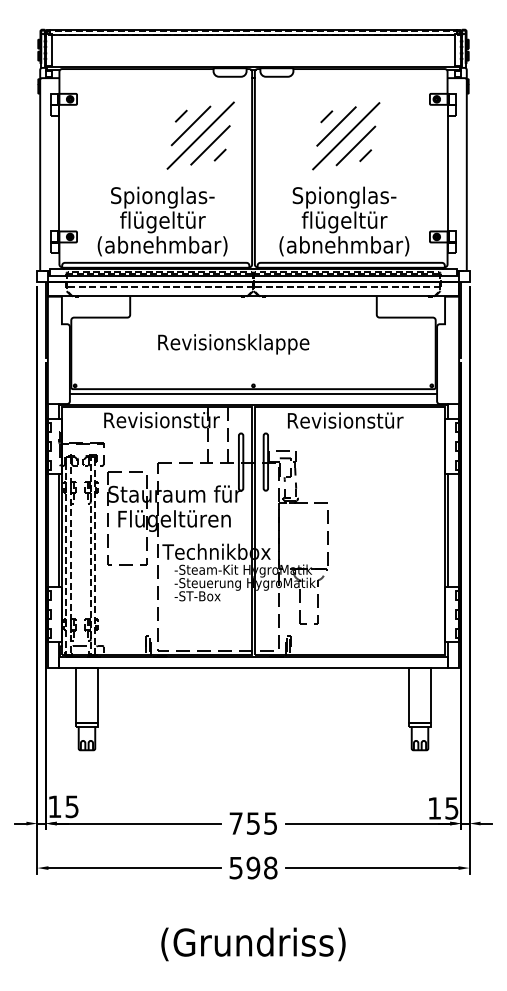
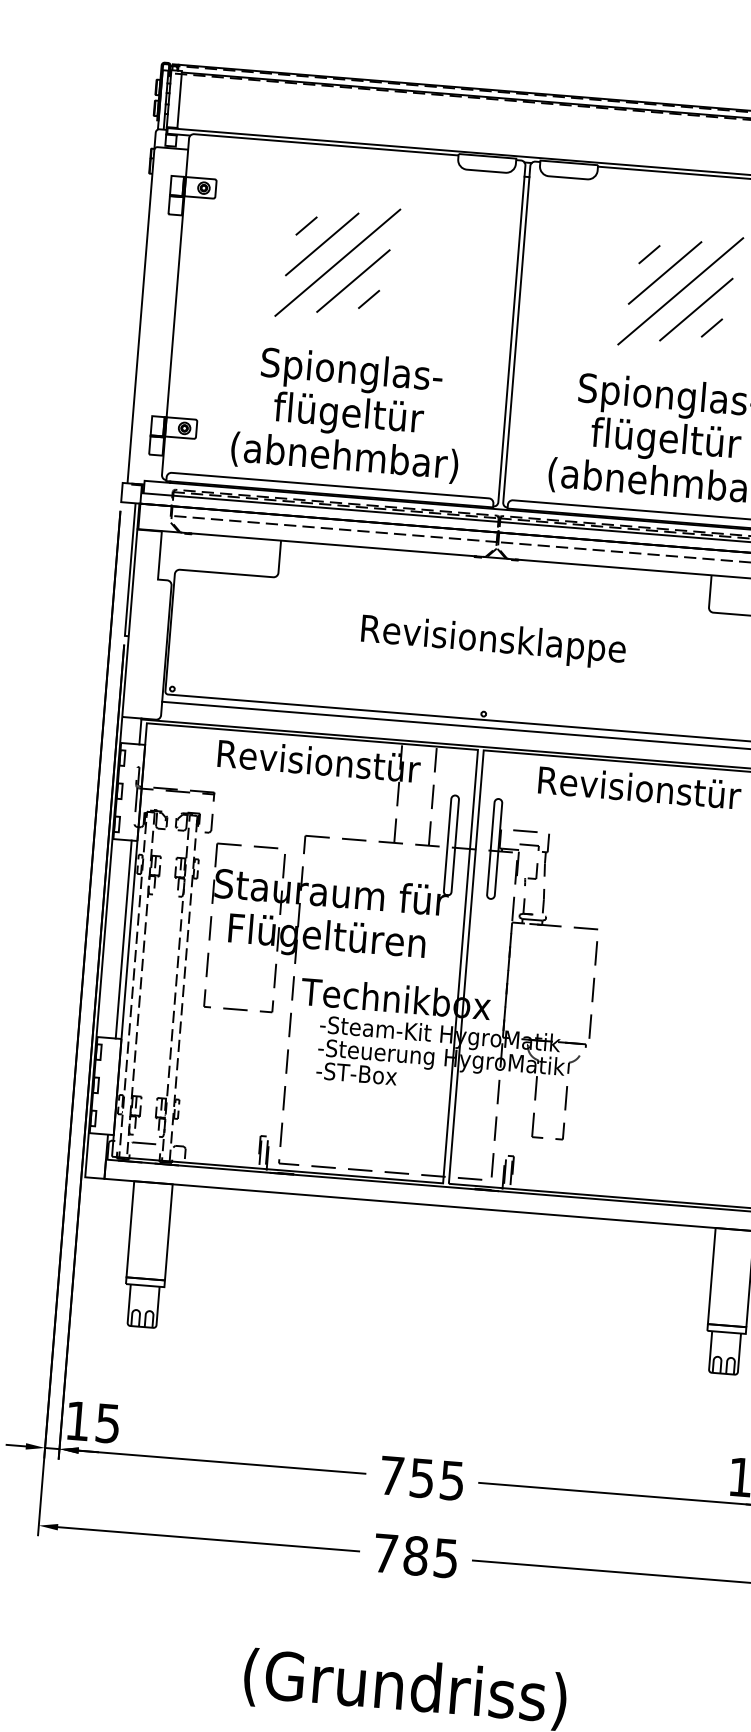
part: (200, 135) -> (337, 262), moved
text: (233, 344) -> (493, 642), moved
text: (253, 867) -> (416, 1554), 598 -> 785

